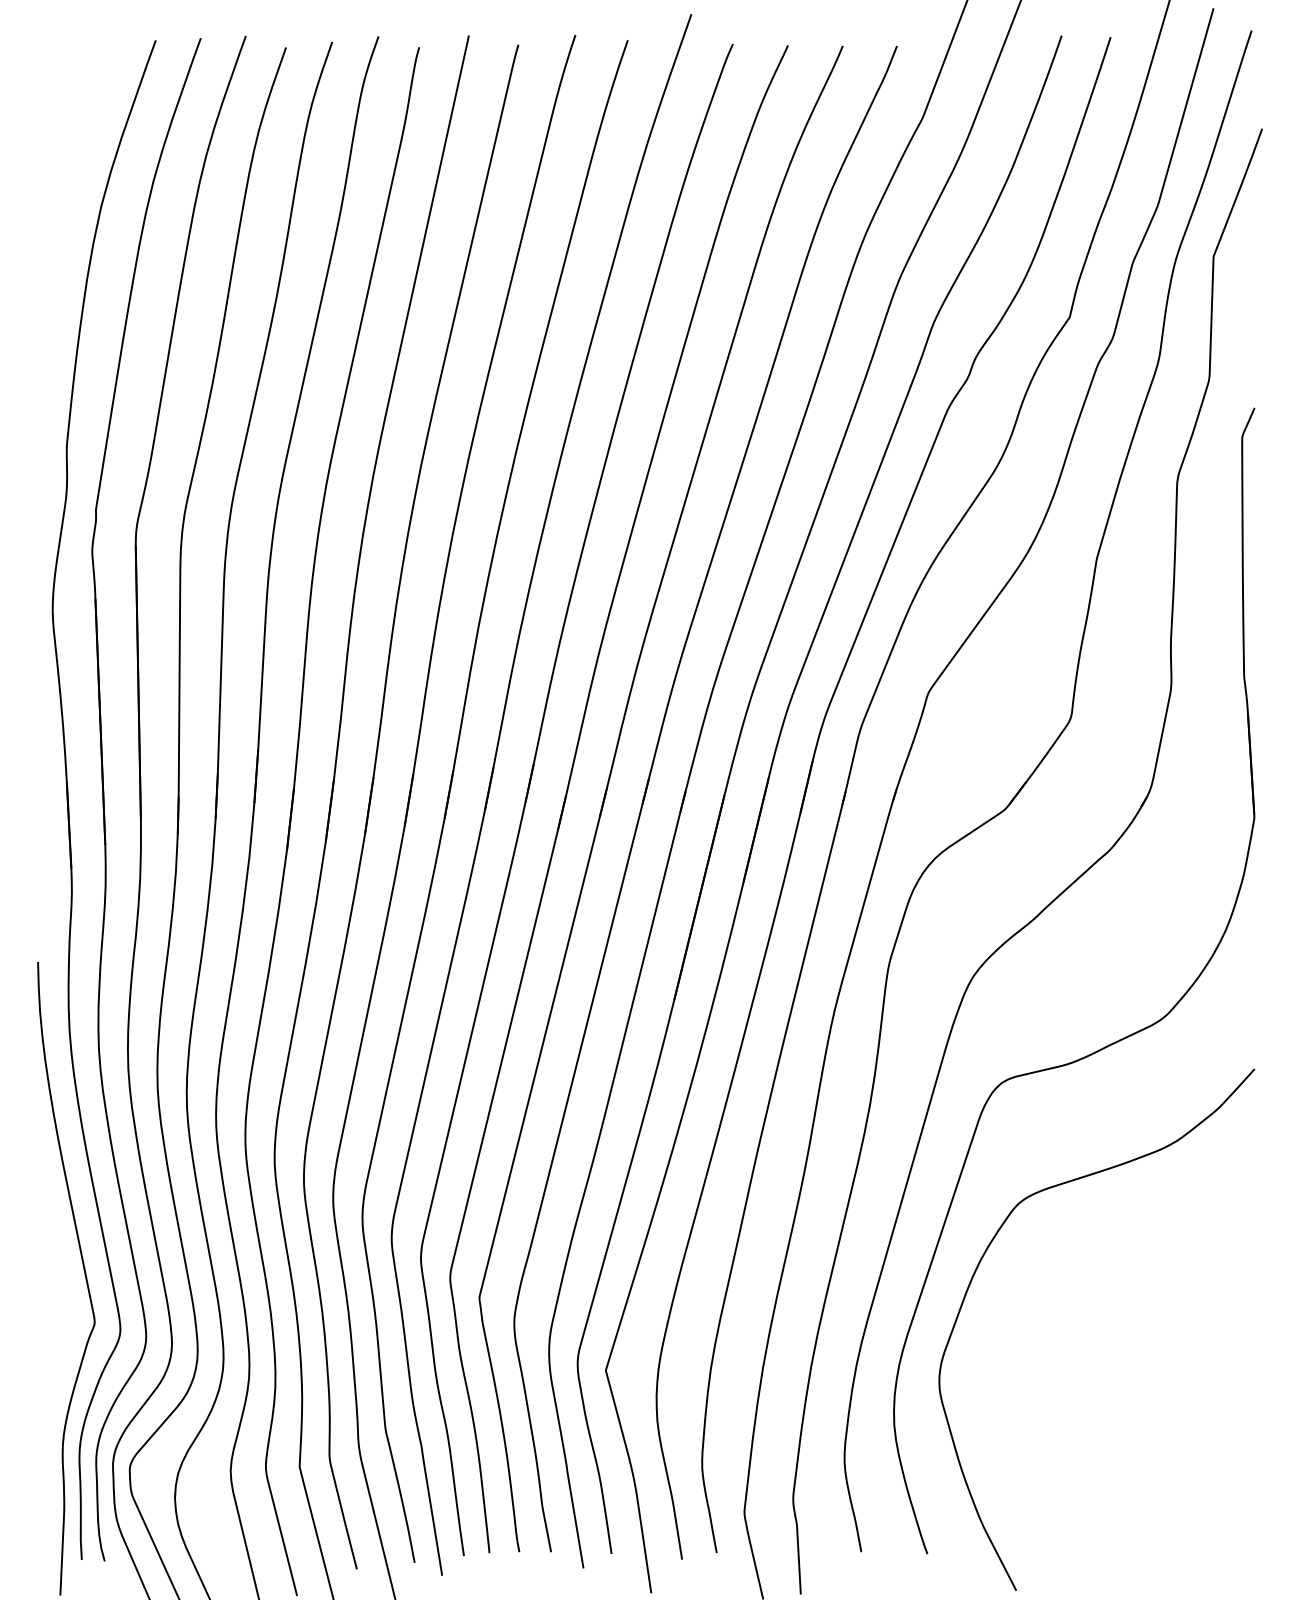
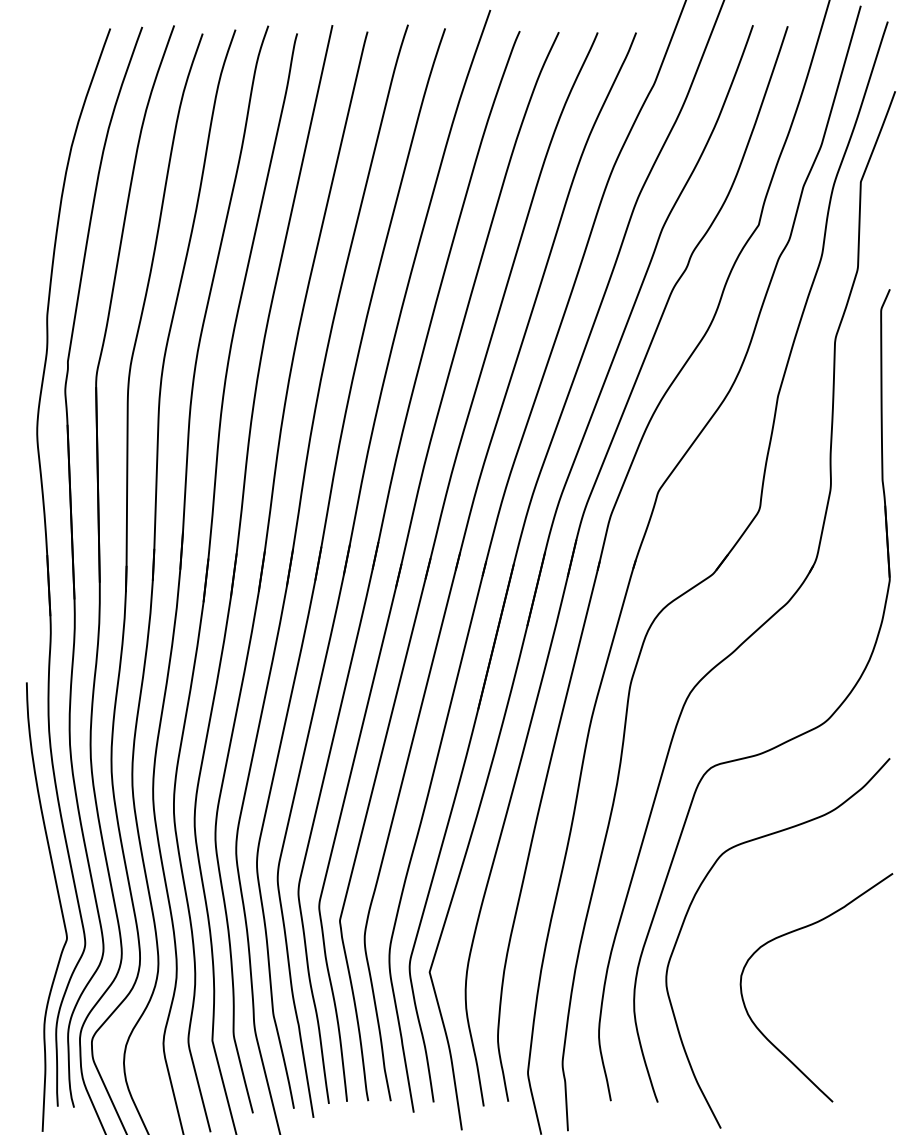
curve: (1125, 1311) -> (798, 930), added

